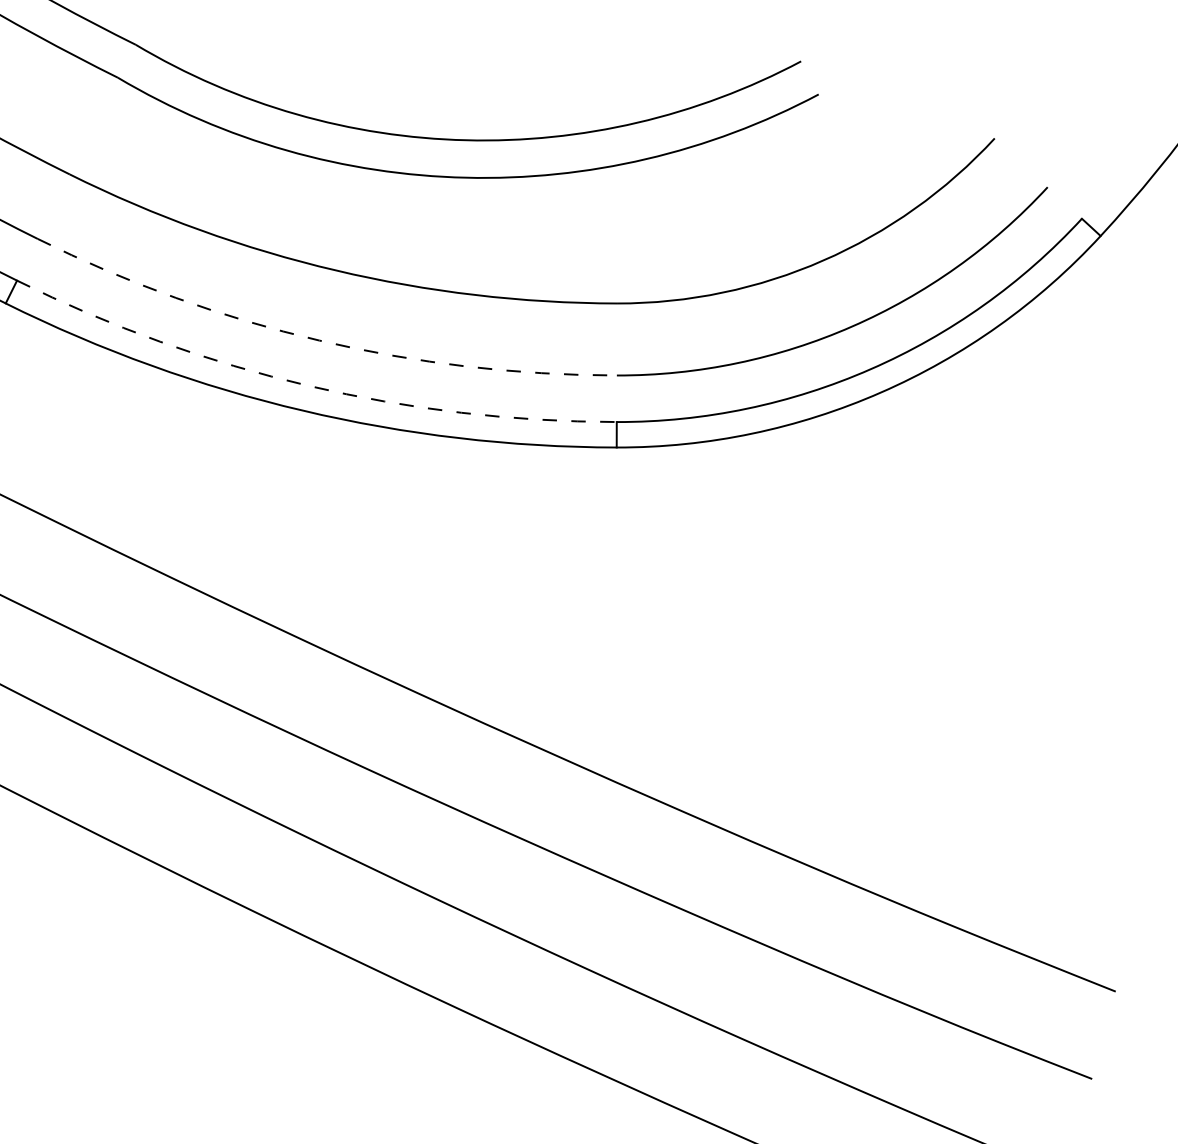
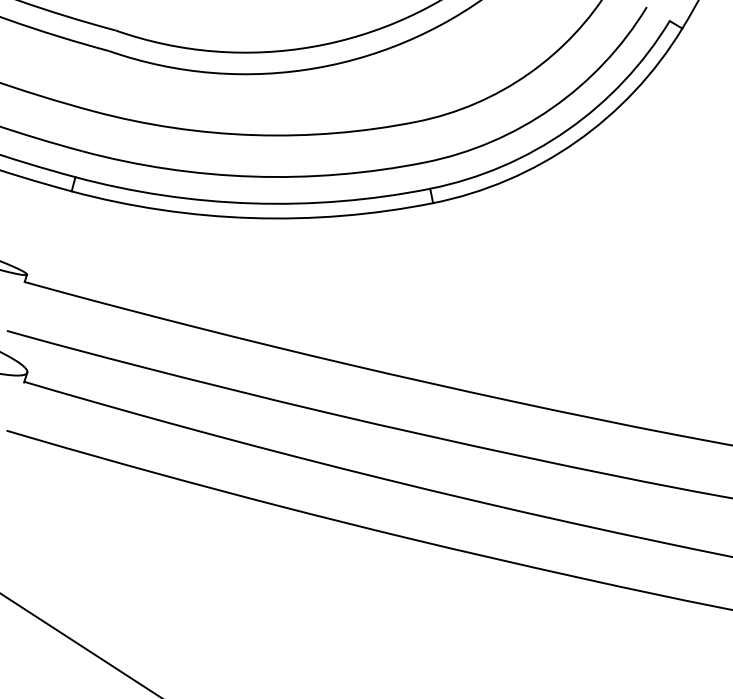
arc: (320, 340) -> (253, 176), dashed -> solid
arc: (309, 386) -> (252, 203), dashed -> solid

